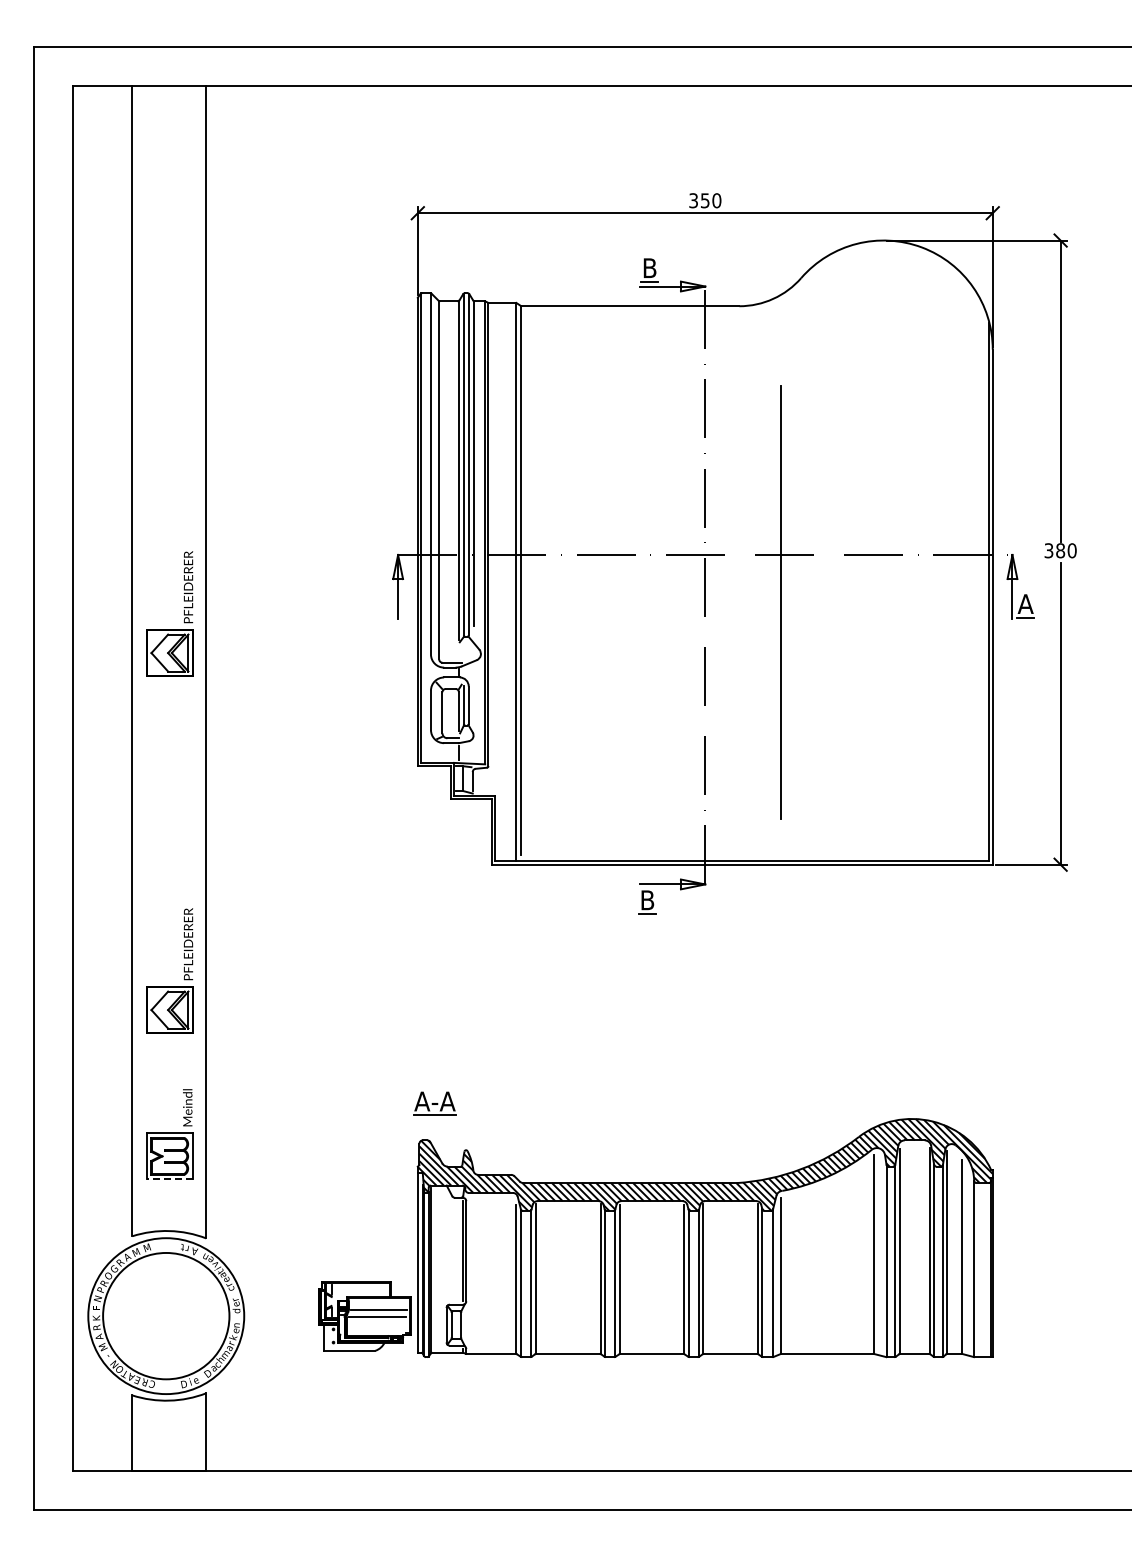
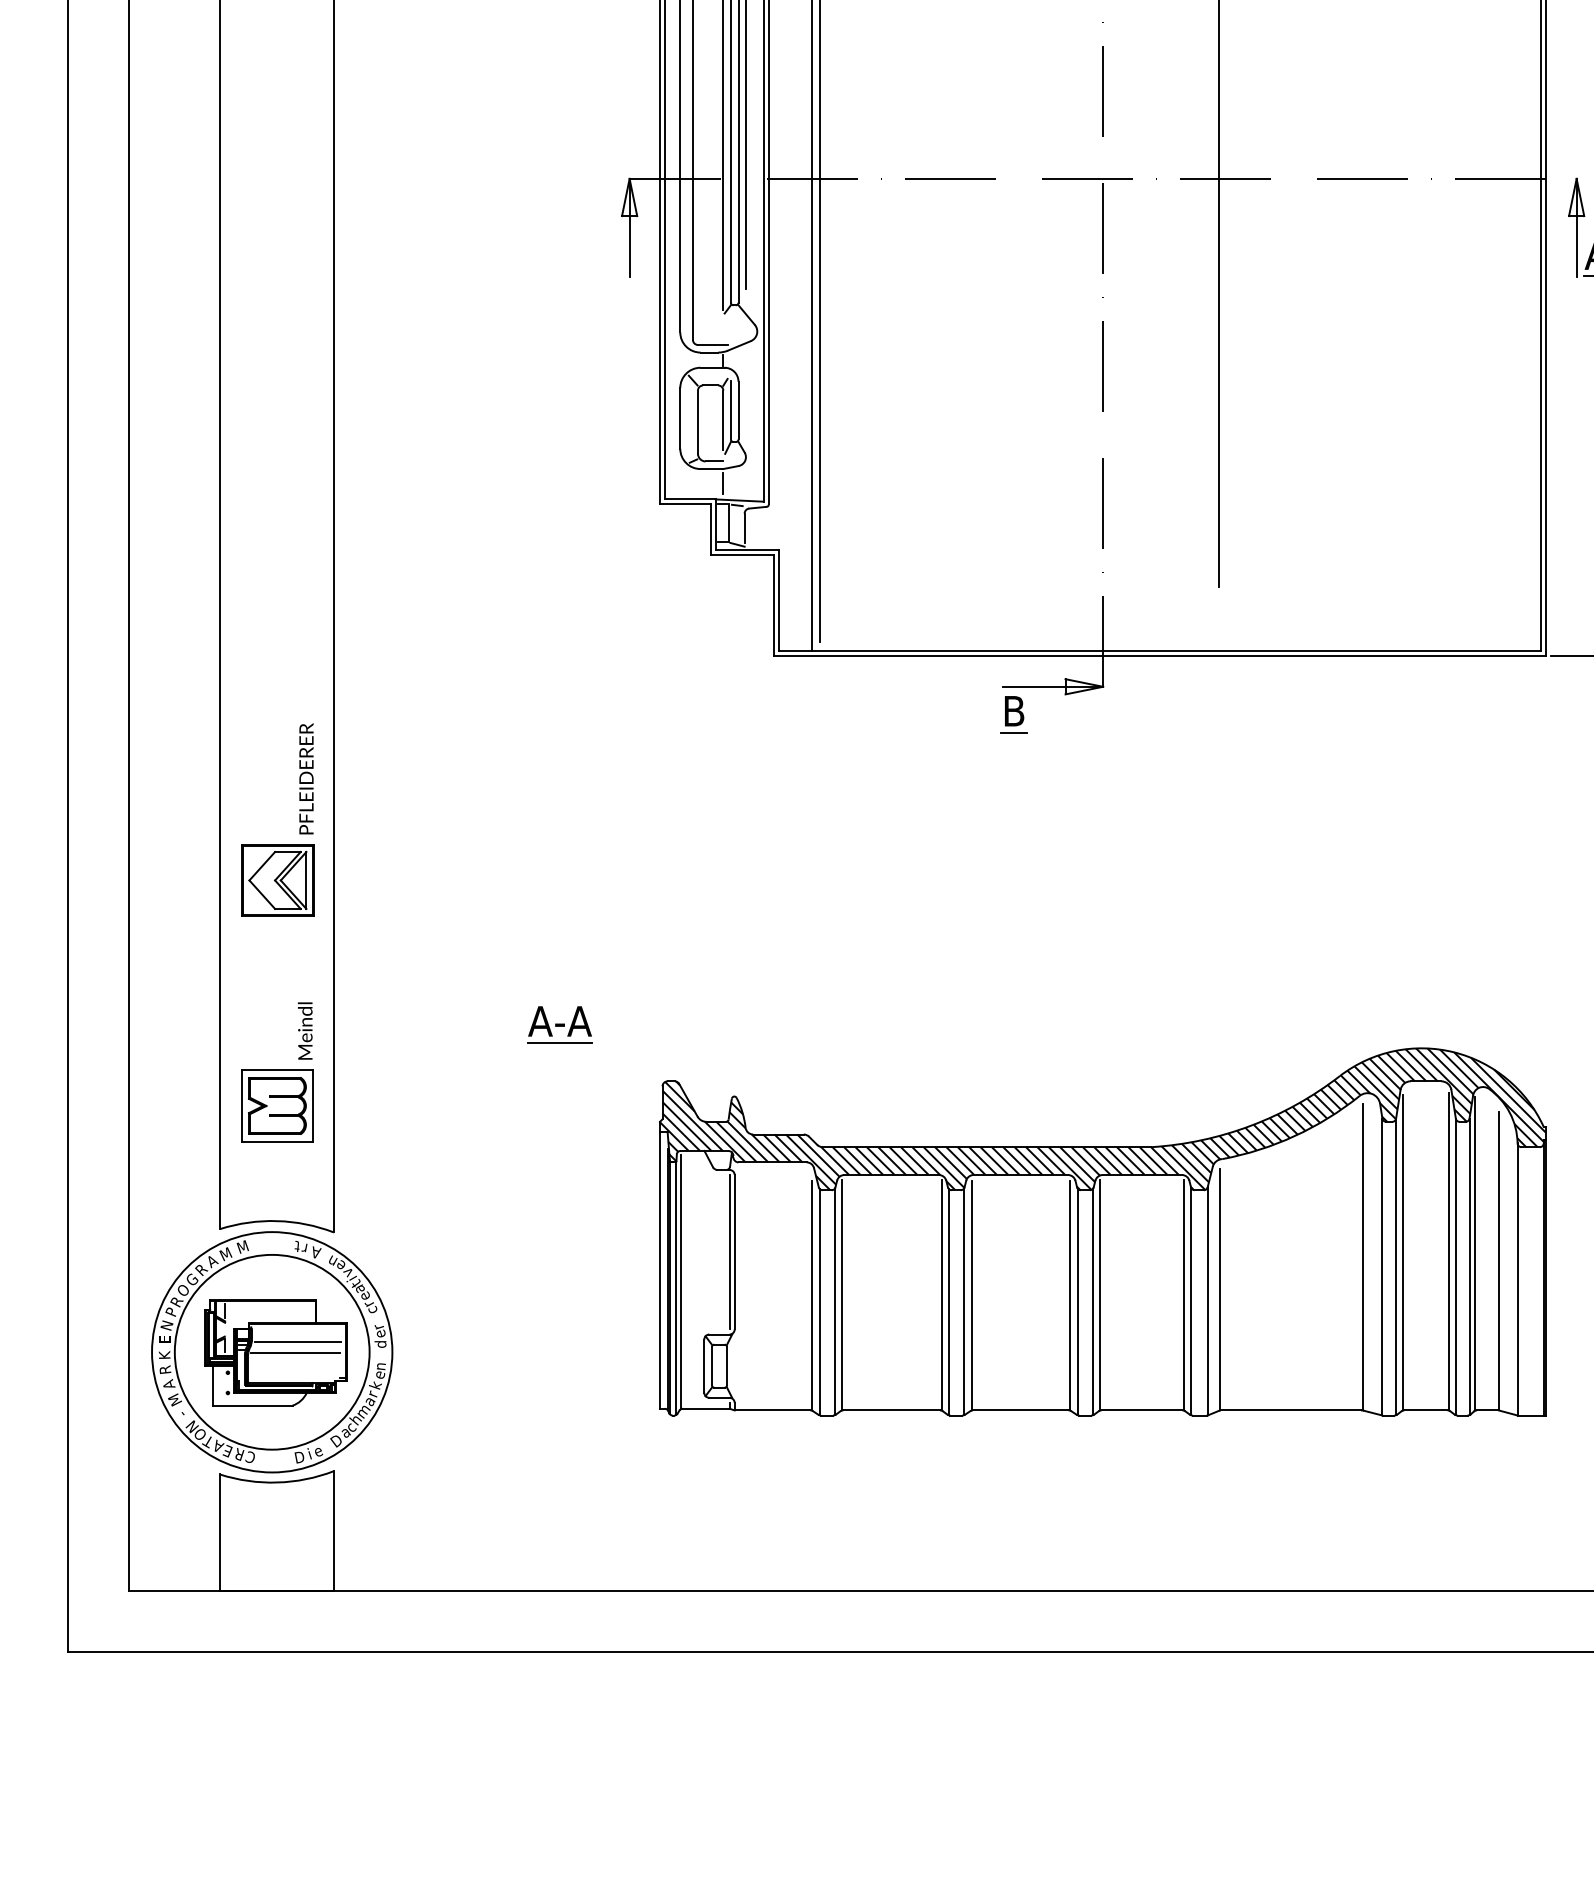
part: (184, 613) -> (300, 269), removed
part: (434, 1103) -> (559, 1024), moved
line: (169, 1179) -> (277, 1141), dashed -> solid
part: (364, 1316) -> (275, 1352), moved

